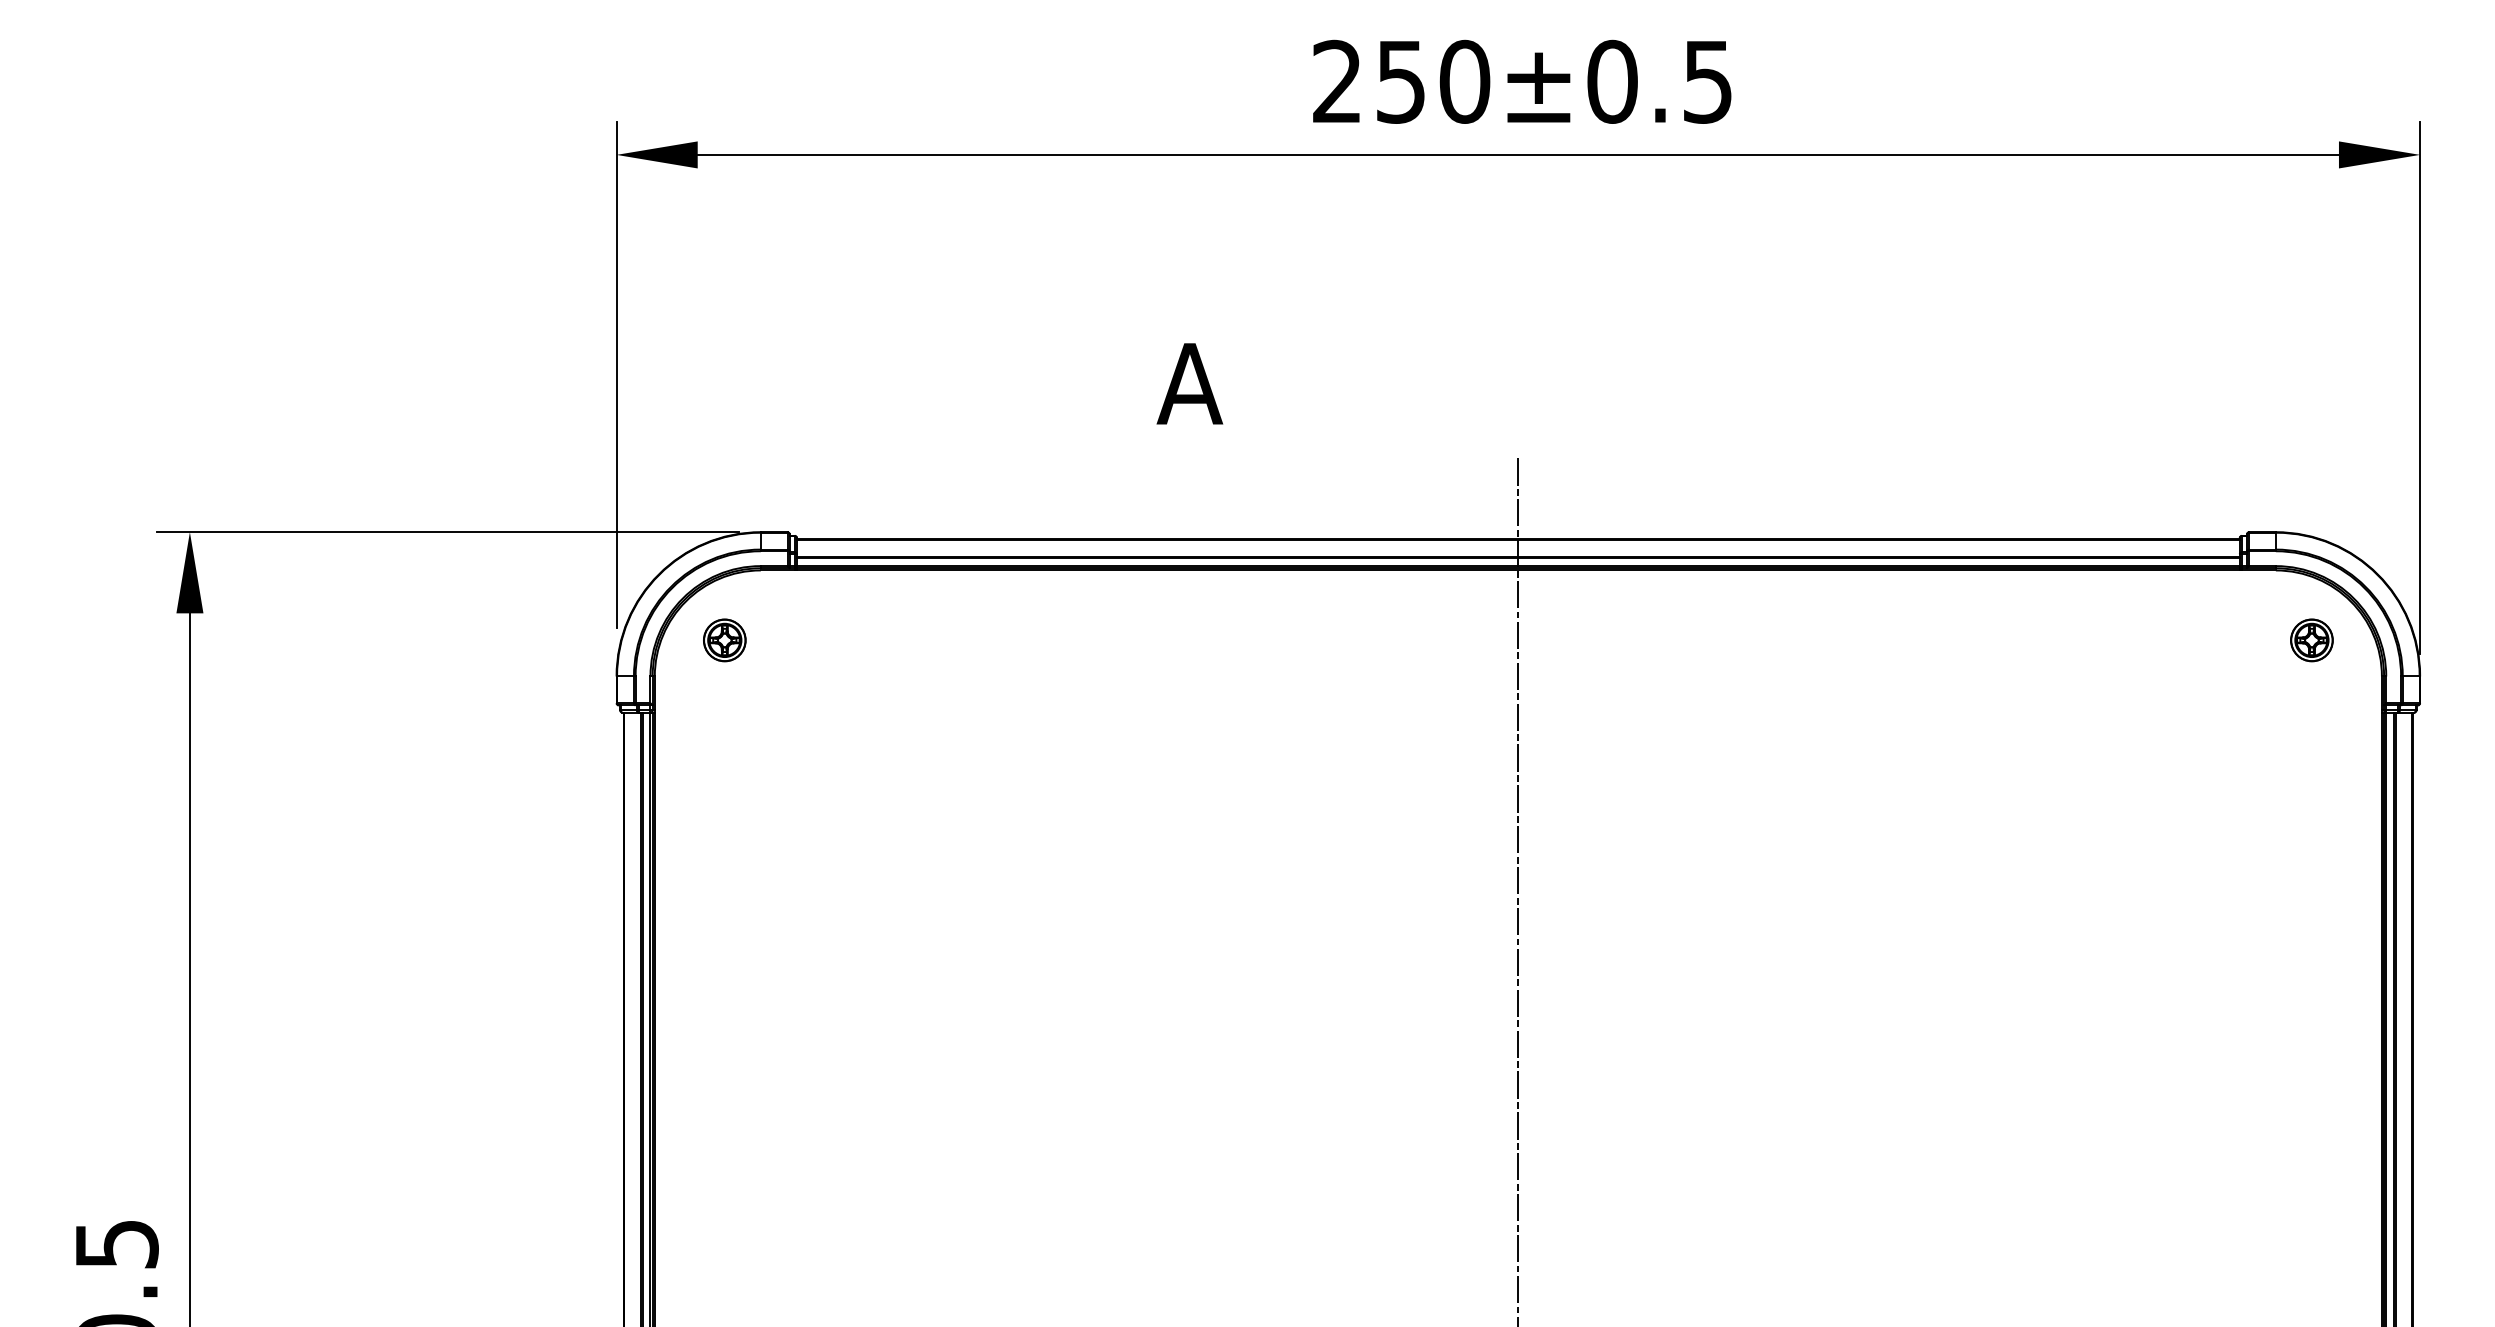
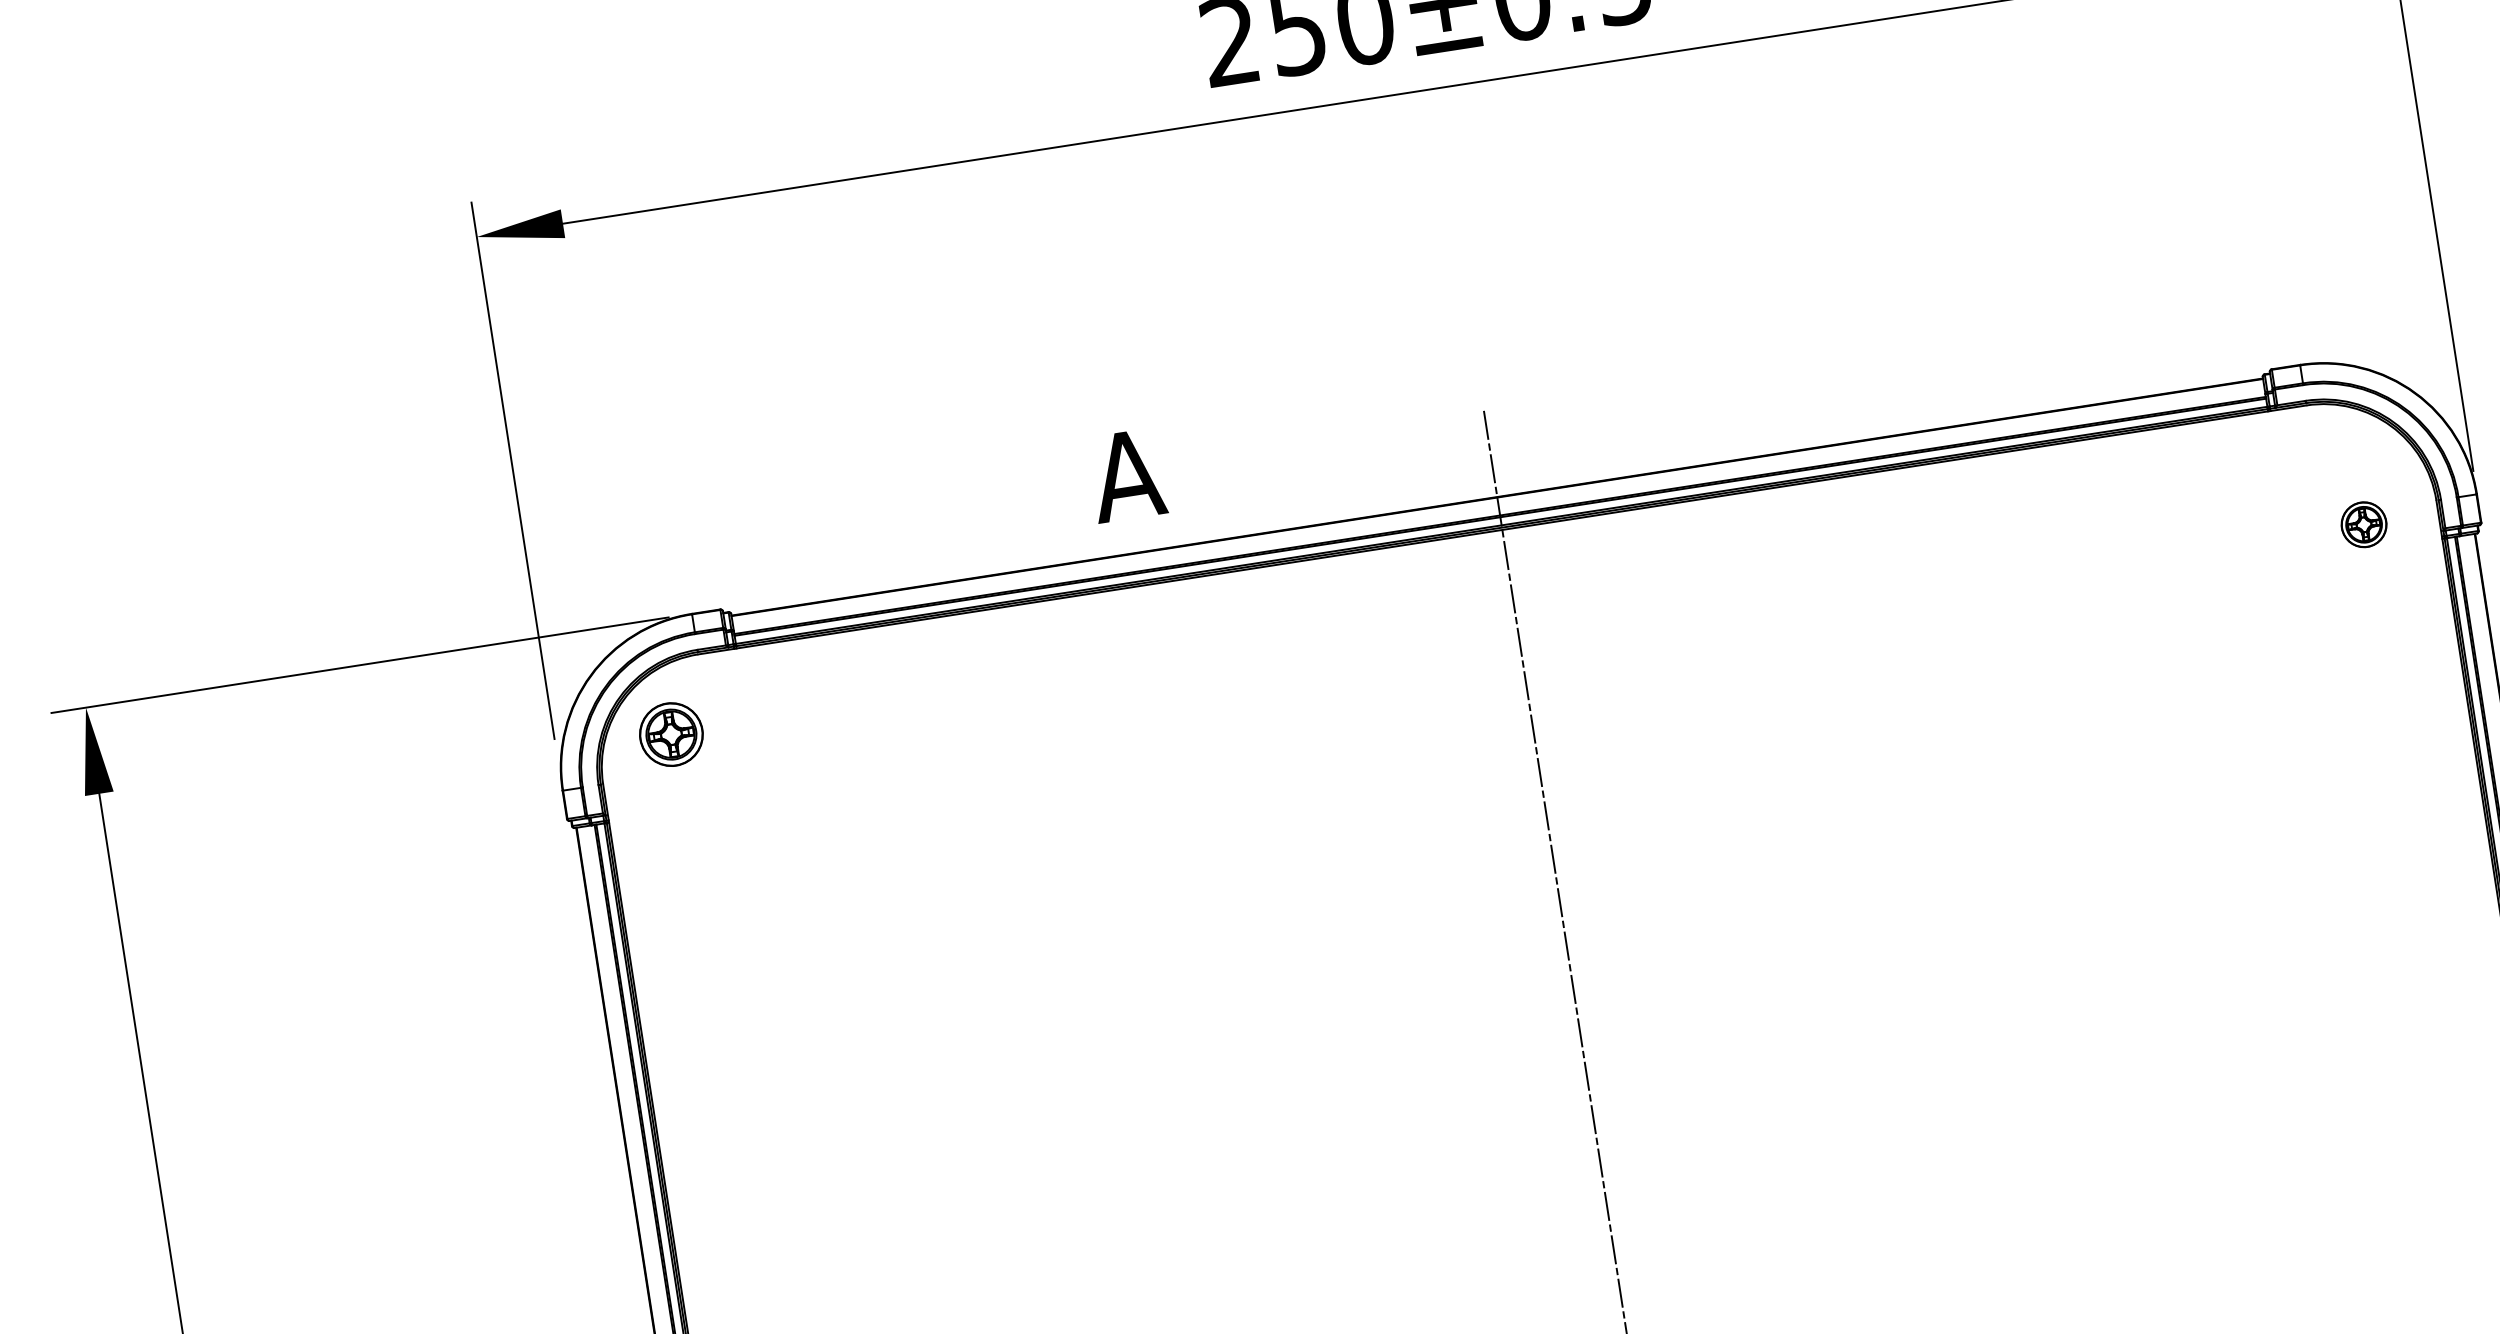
text: (1189, 383) -> (1126, 475), moved
part: (724, 640) -> (671, 734), size x1.4
part: (2311, 640) -> (2363, 524), moved

